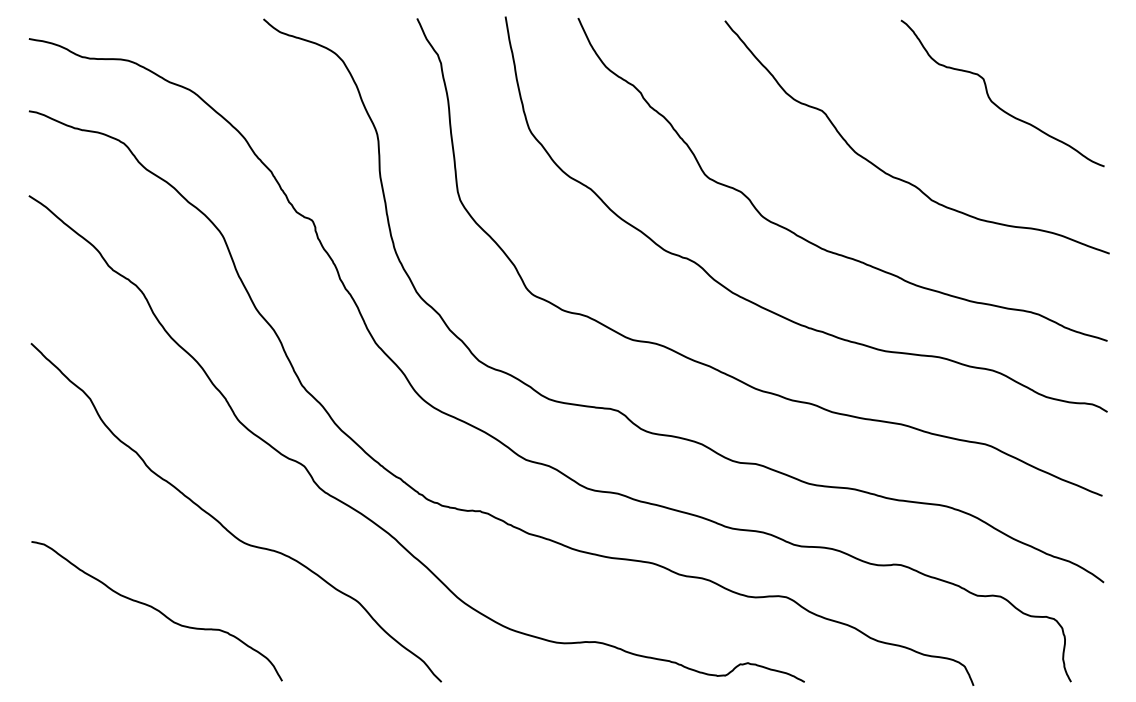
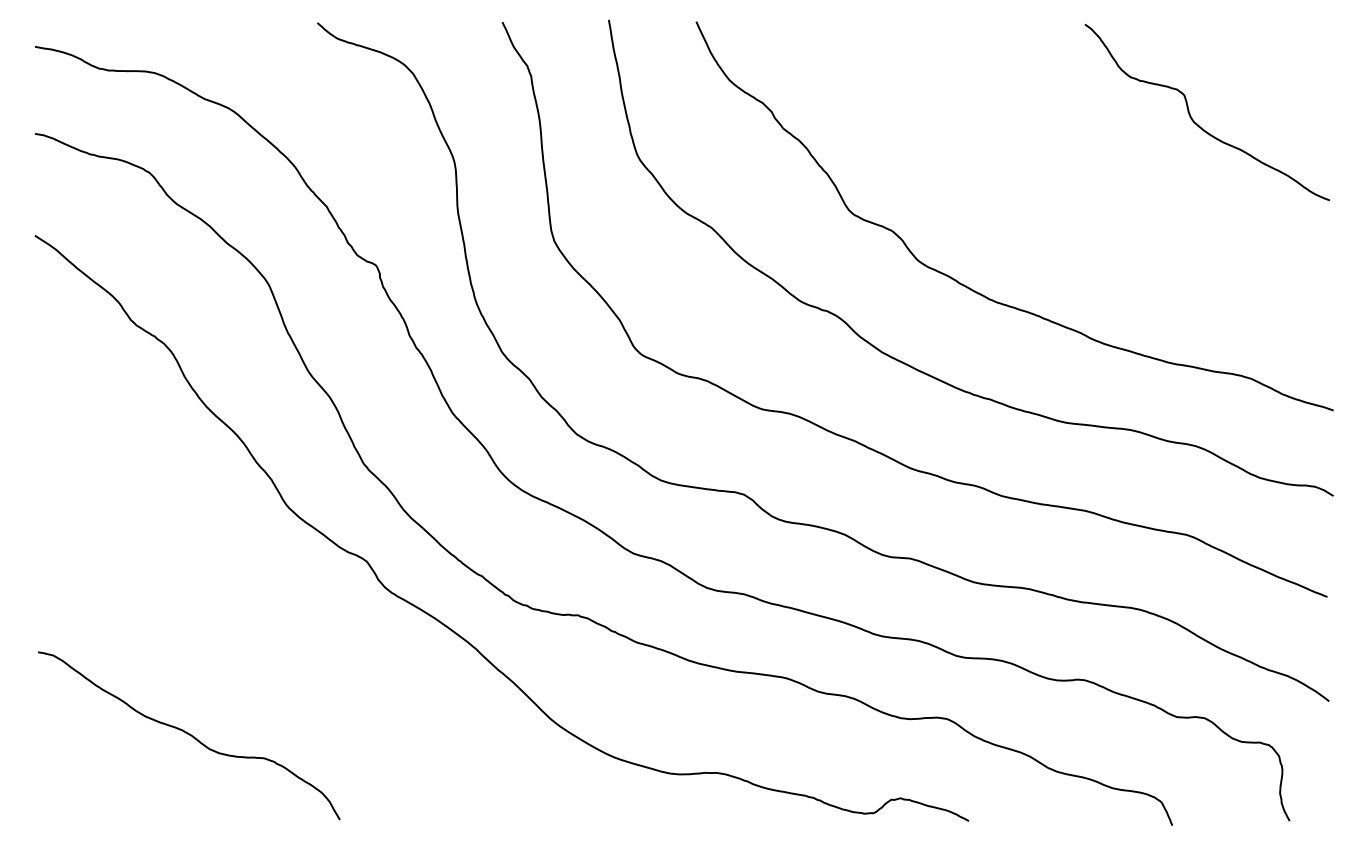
curve: (903, 179) -> (1087, 216), removed
curve: (223, 525) -> (269, 632), removed

